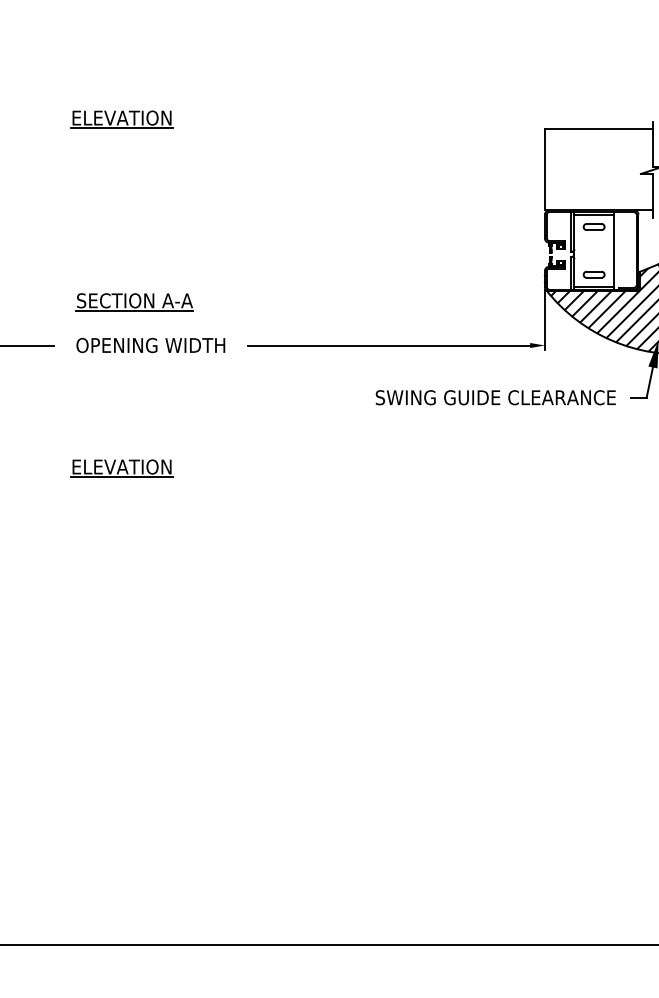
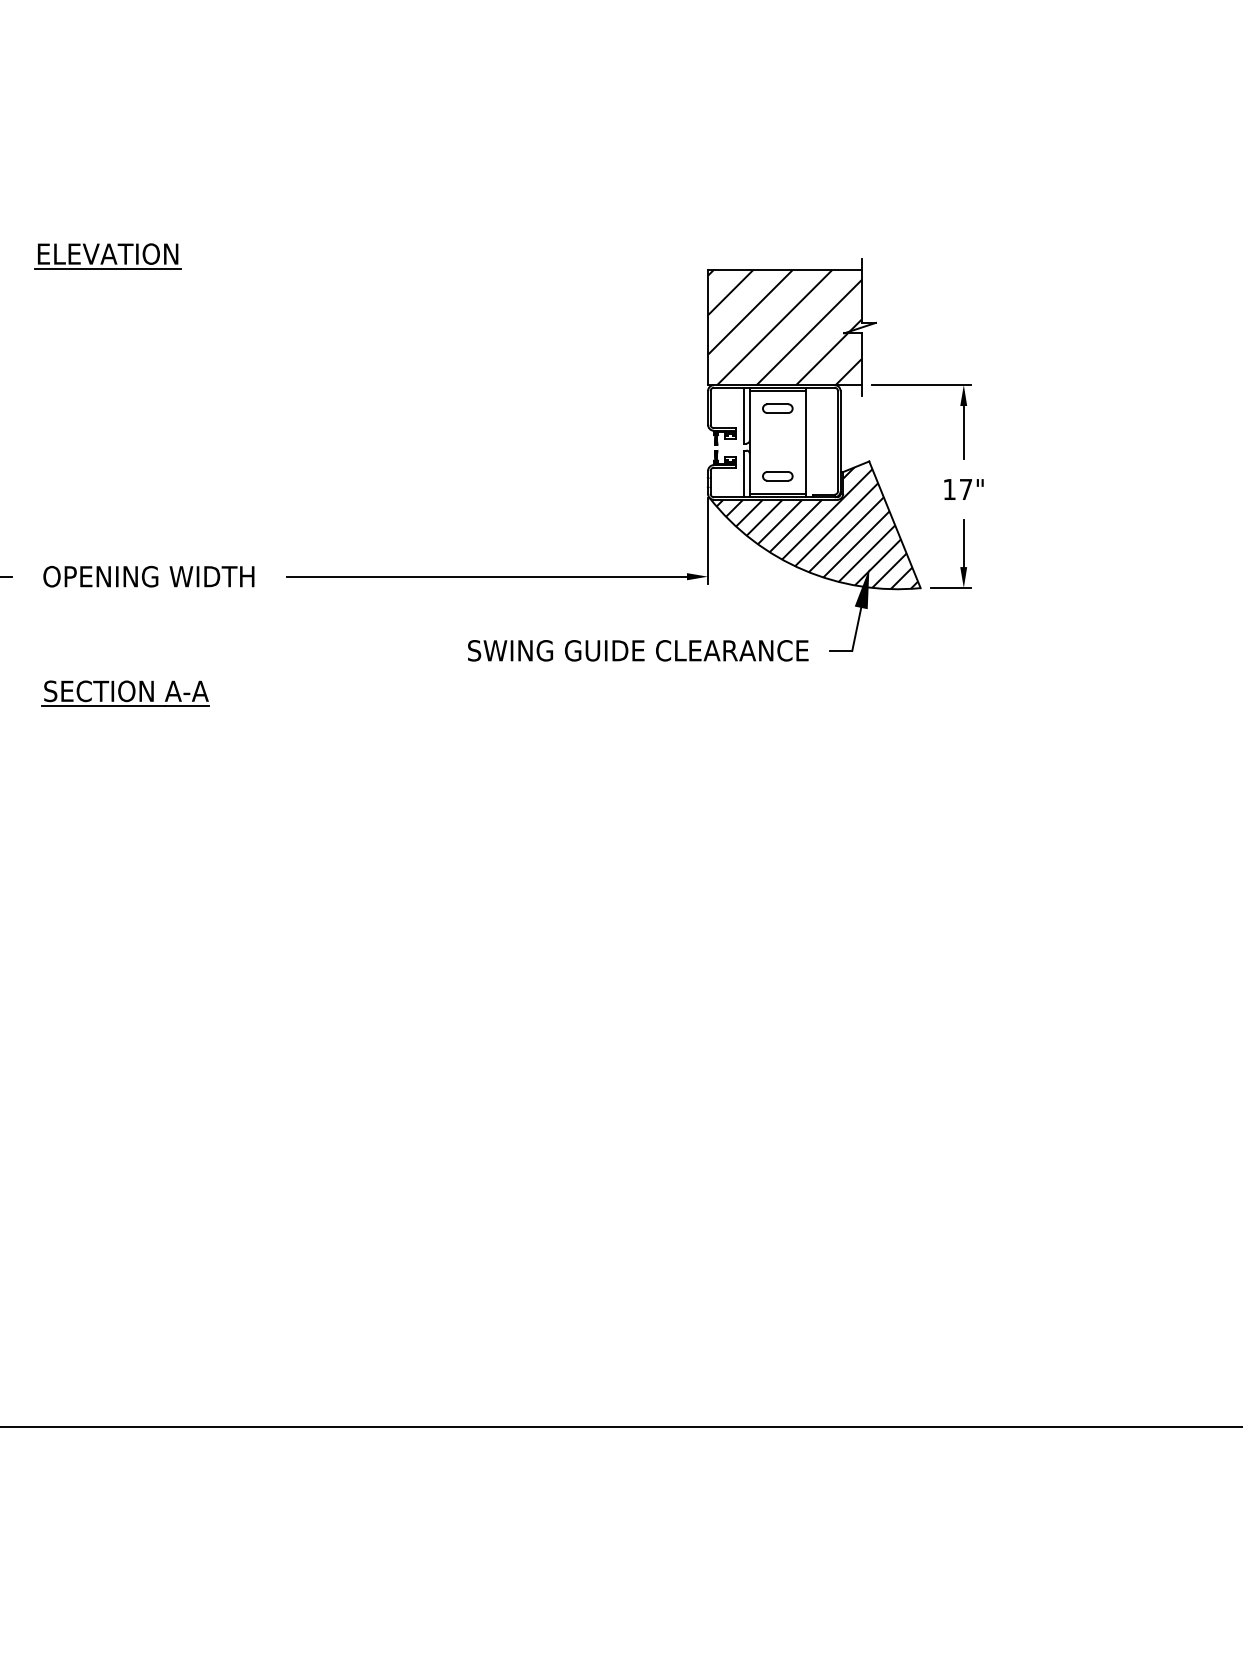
hatch: (598, 169) -> (784, 327), added
part: (134, 302) -> (125, 693), moved
part: (121, 468) -> (107, 751), removed

